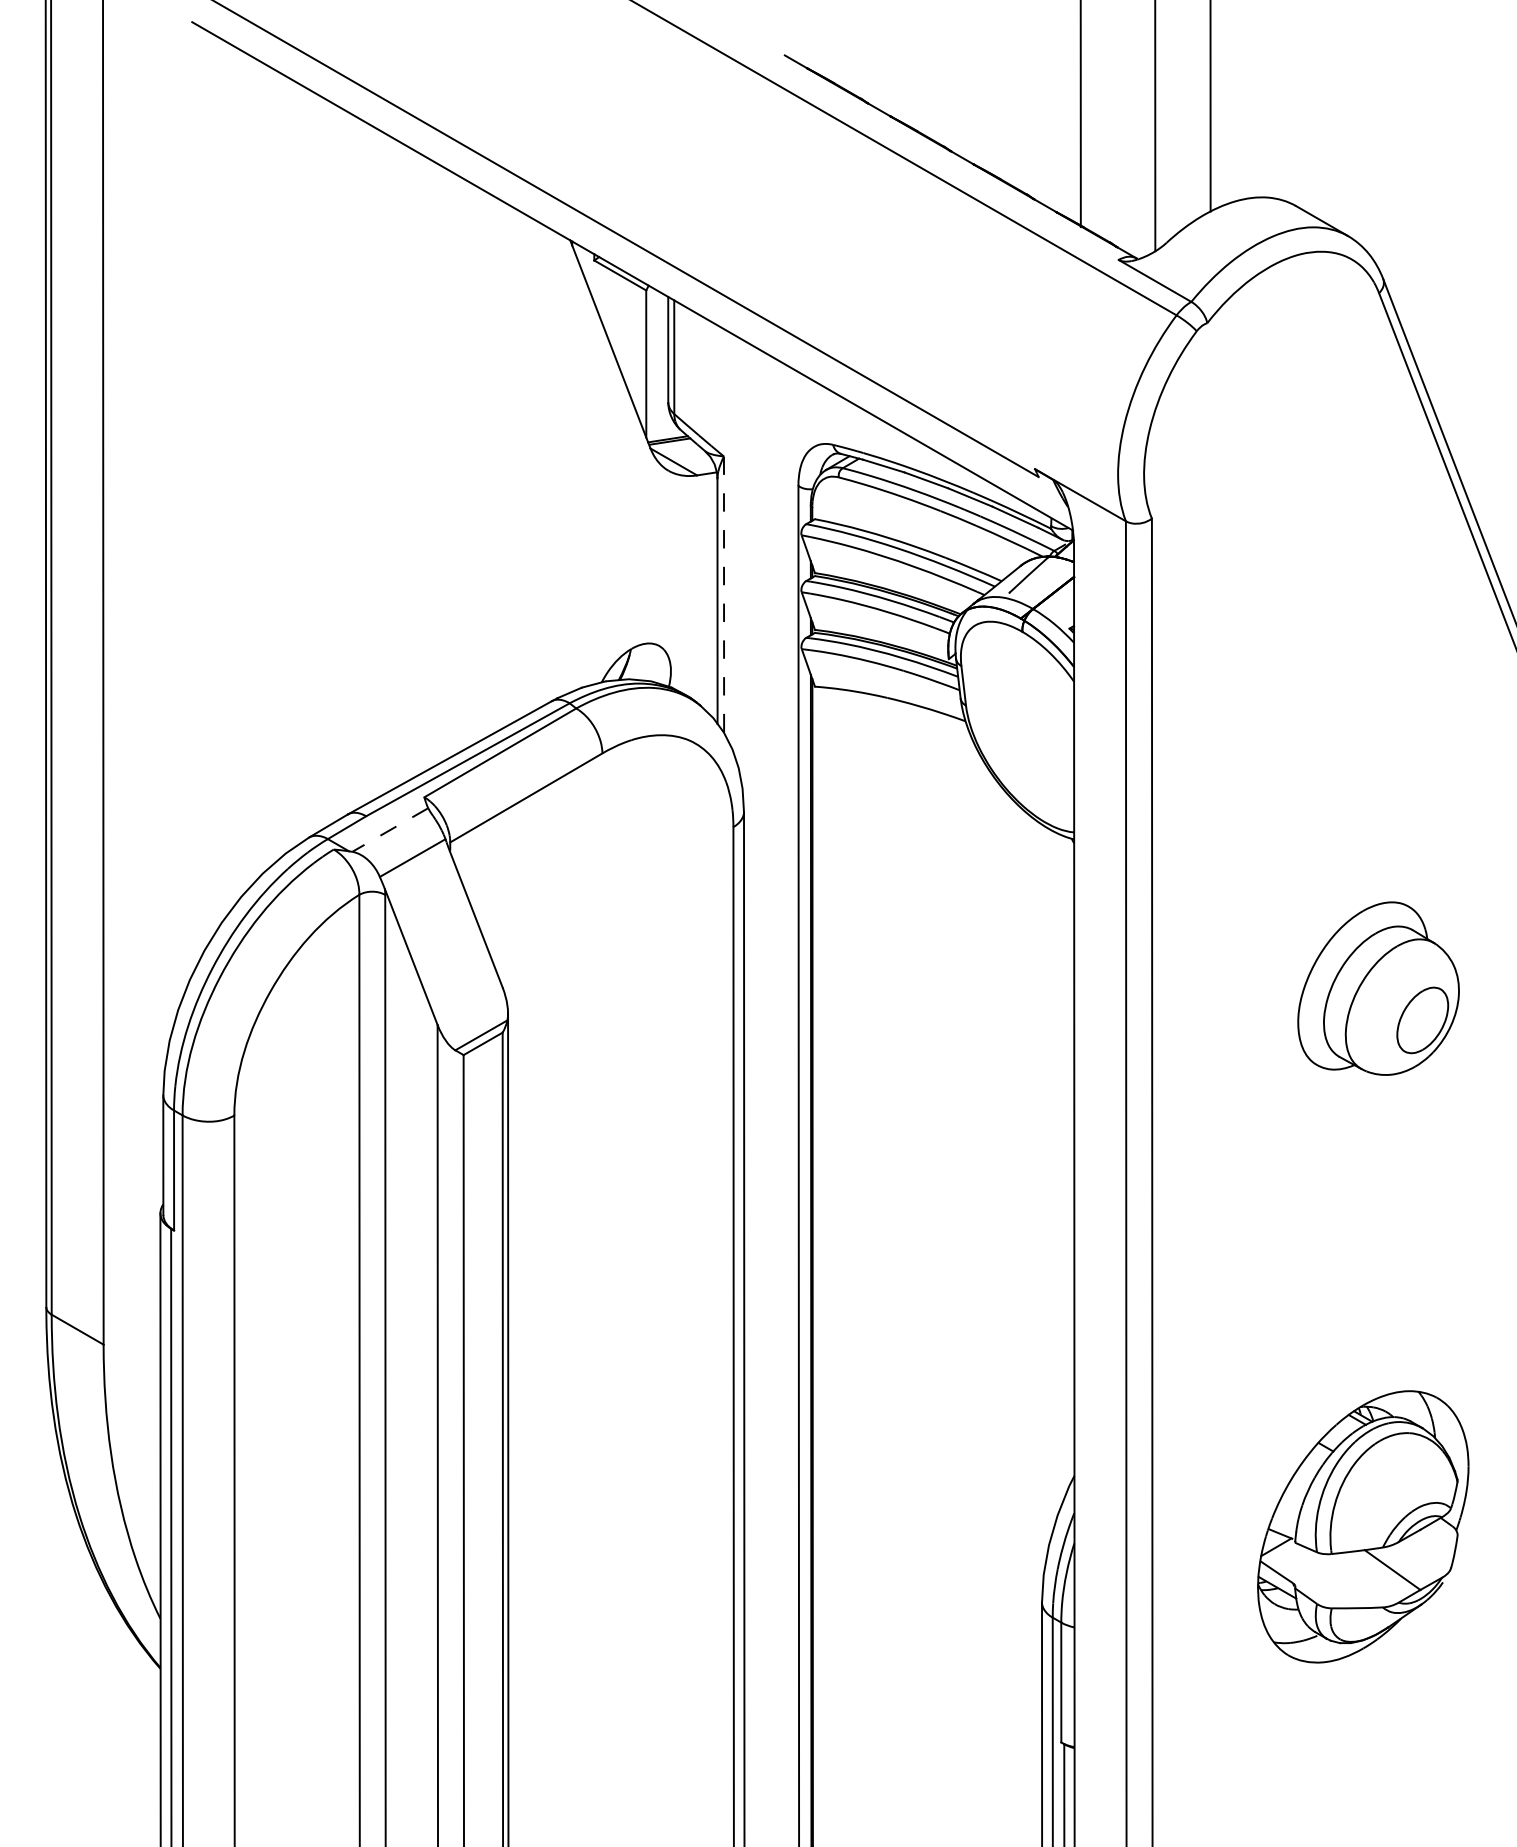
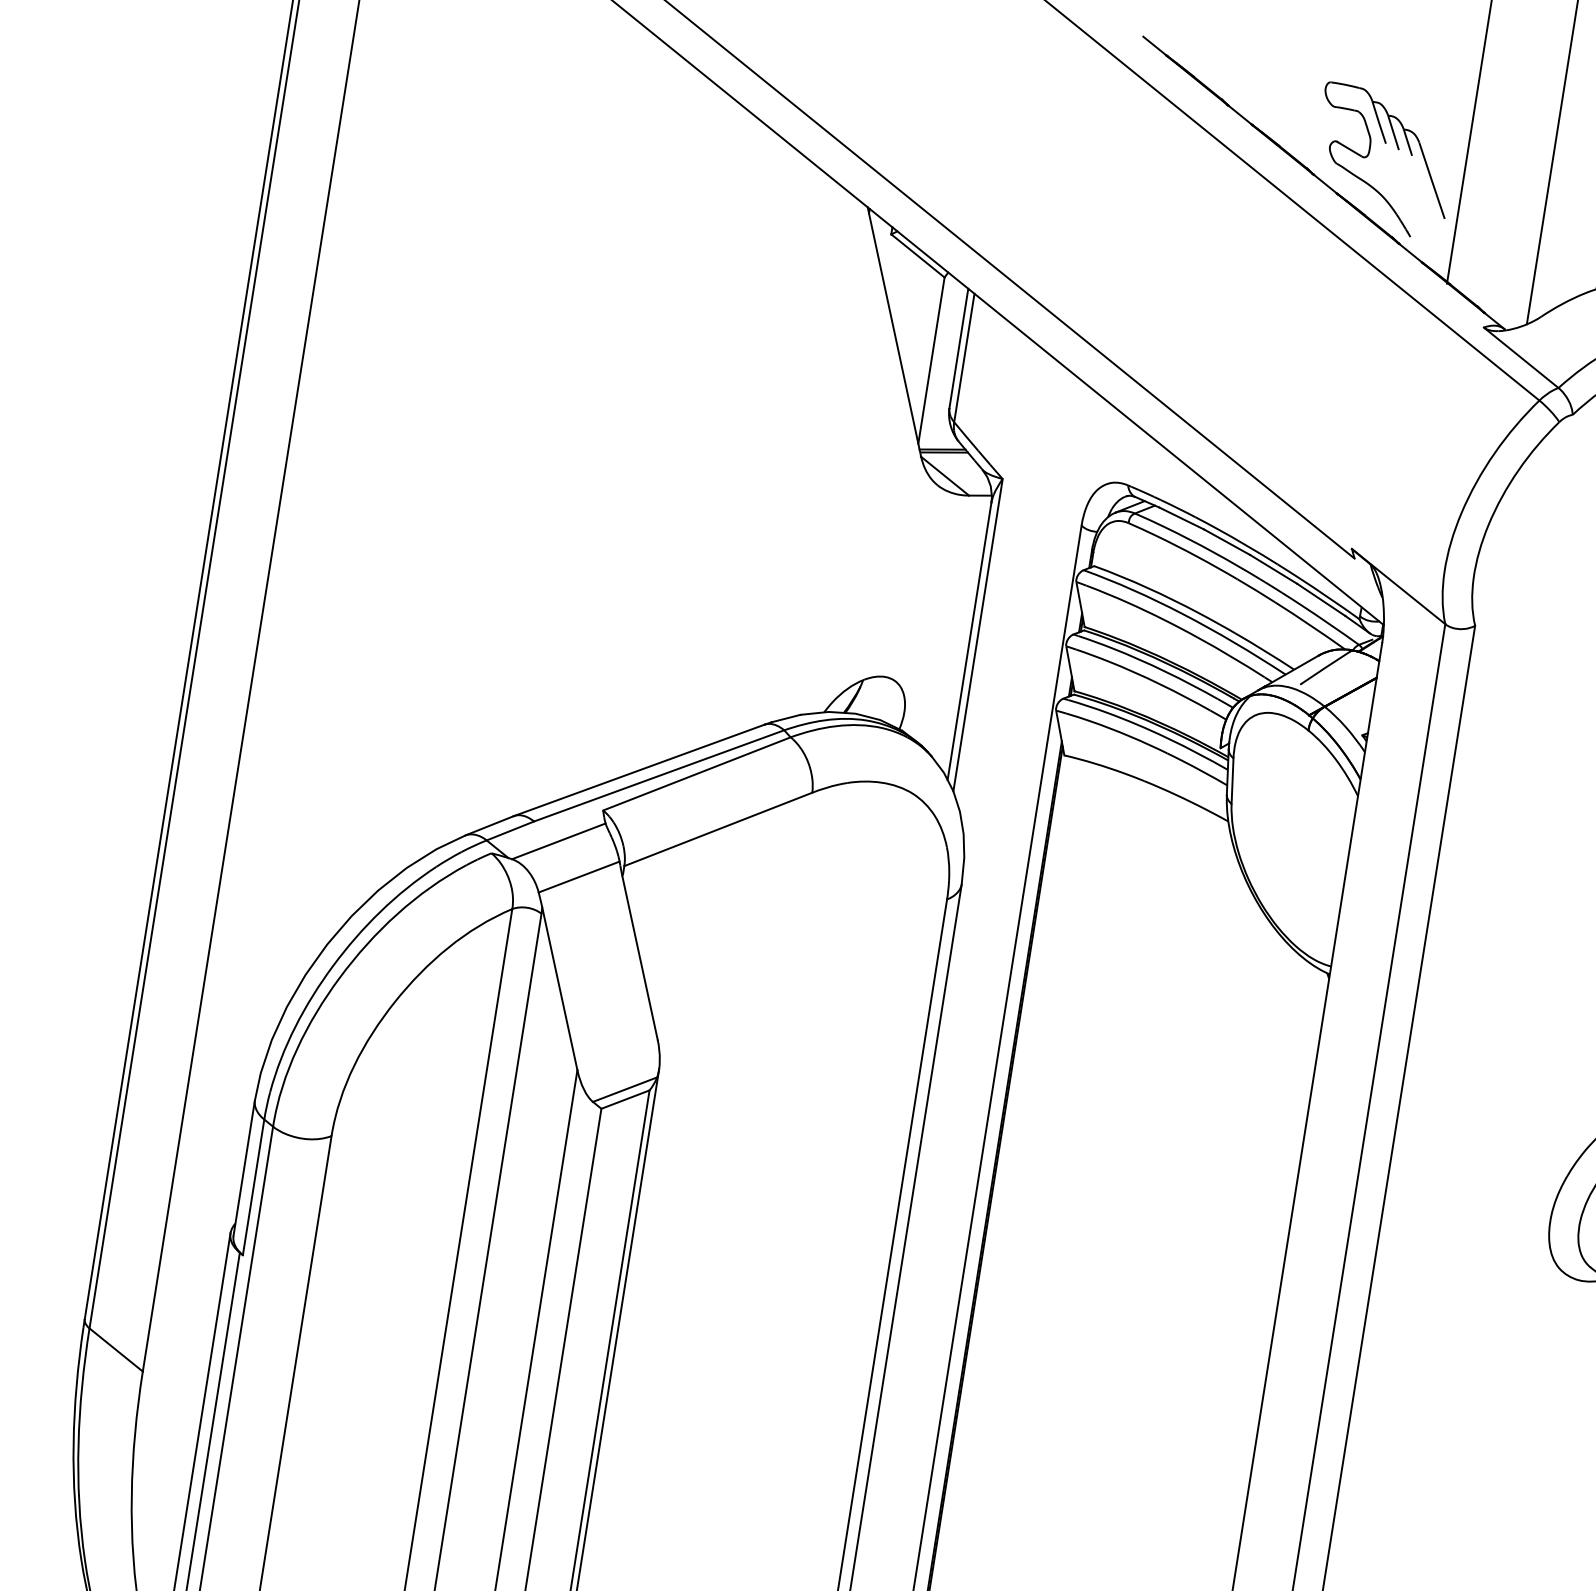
part: (996, 126) -> (1369, 154), added
line: (724, 595) -> (978, 636), dashed -> solid
line: (390, 830) -> (558, 841), dashed -> solid

